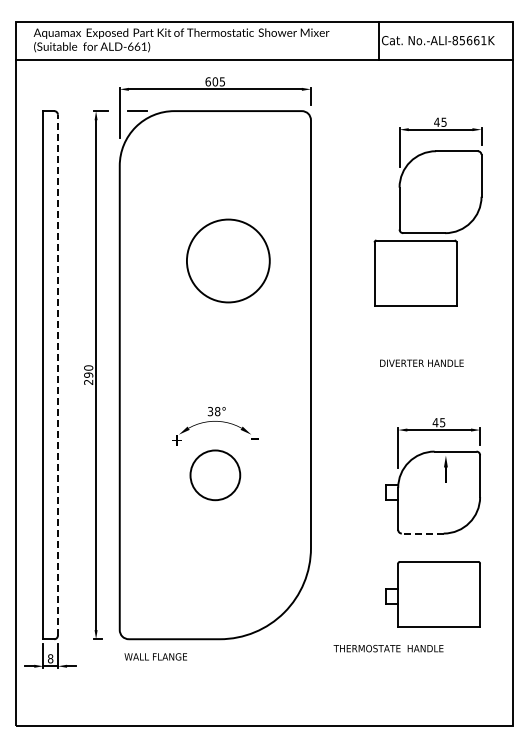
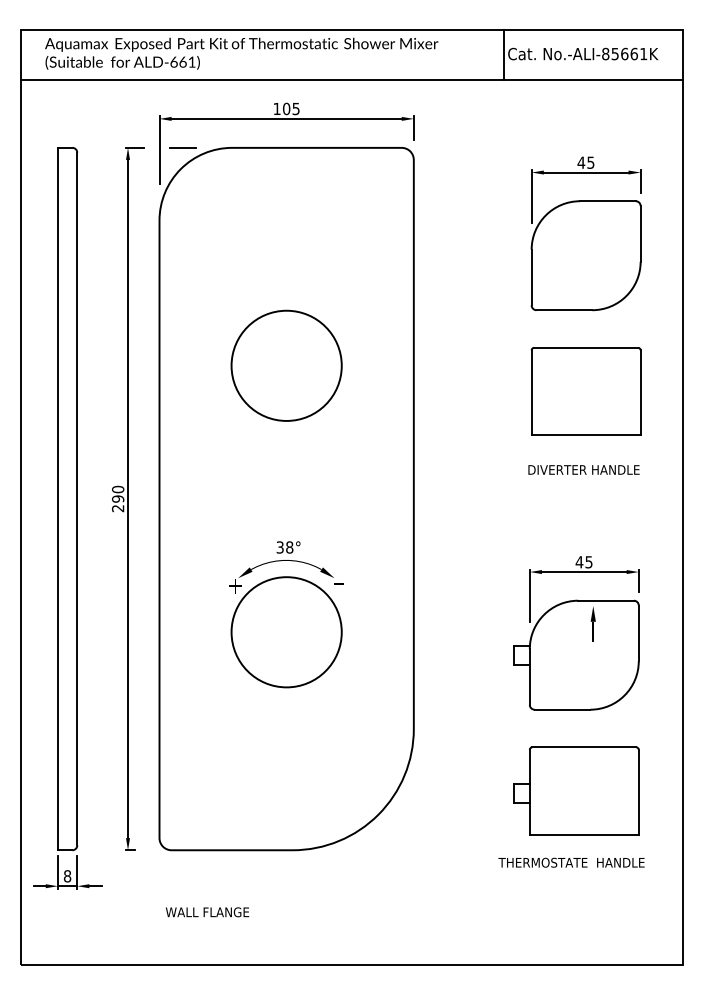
text: (207, 81) -> (276, 108), 605 -> 105
circle: (228, 260) -> (286, 365), moved
part: (415, 272) -> (586, 390), moved
text: (421, 362) -> (583, 468), moved
line: (57, 374) -> (76, 498), dashed -> solid
circle: (214, 474) -> (285, 631), size x1.67
line: (422, 533) -> (562, 709), dashed -> solid
text: (388, 648) -> (571, 862), moved
text: (155, 656) -> (207, 911), moved

